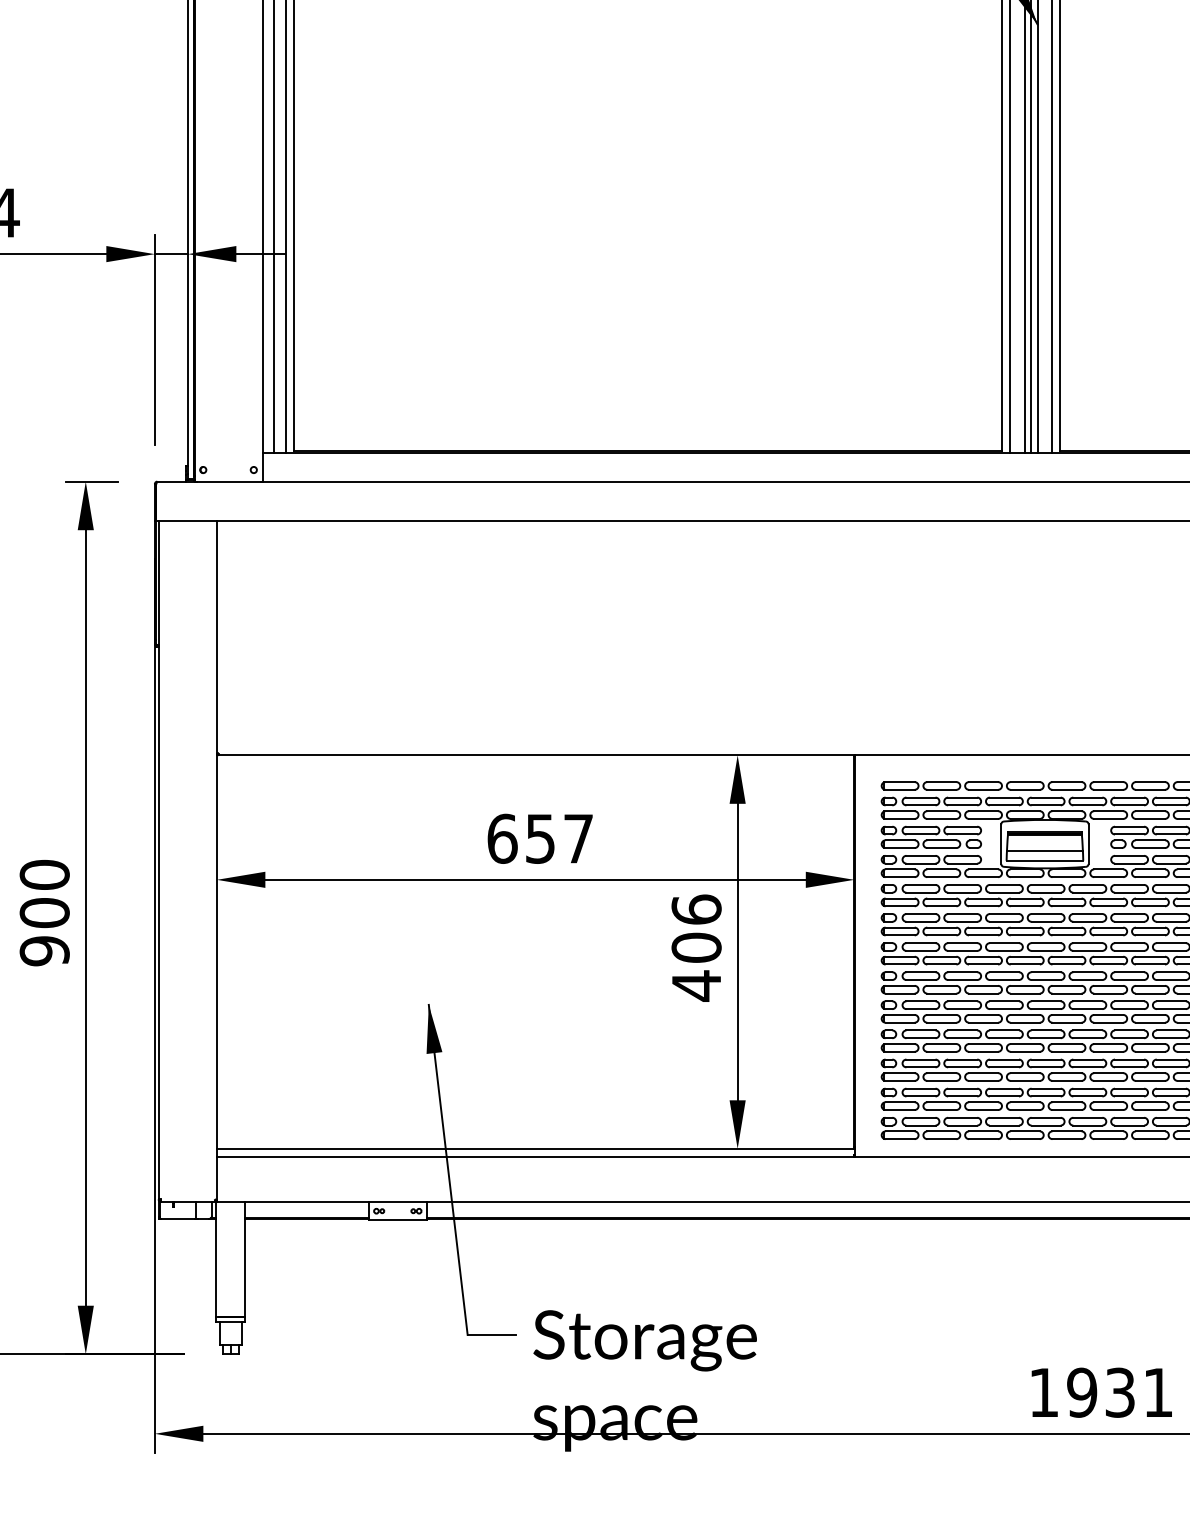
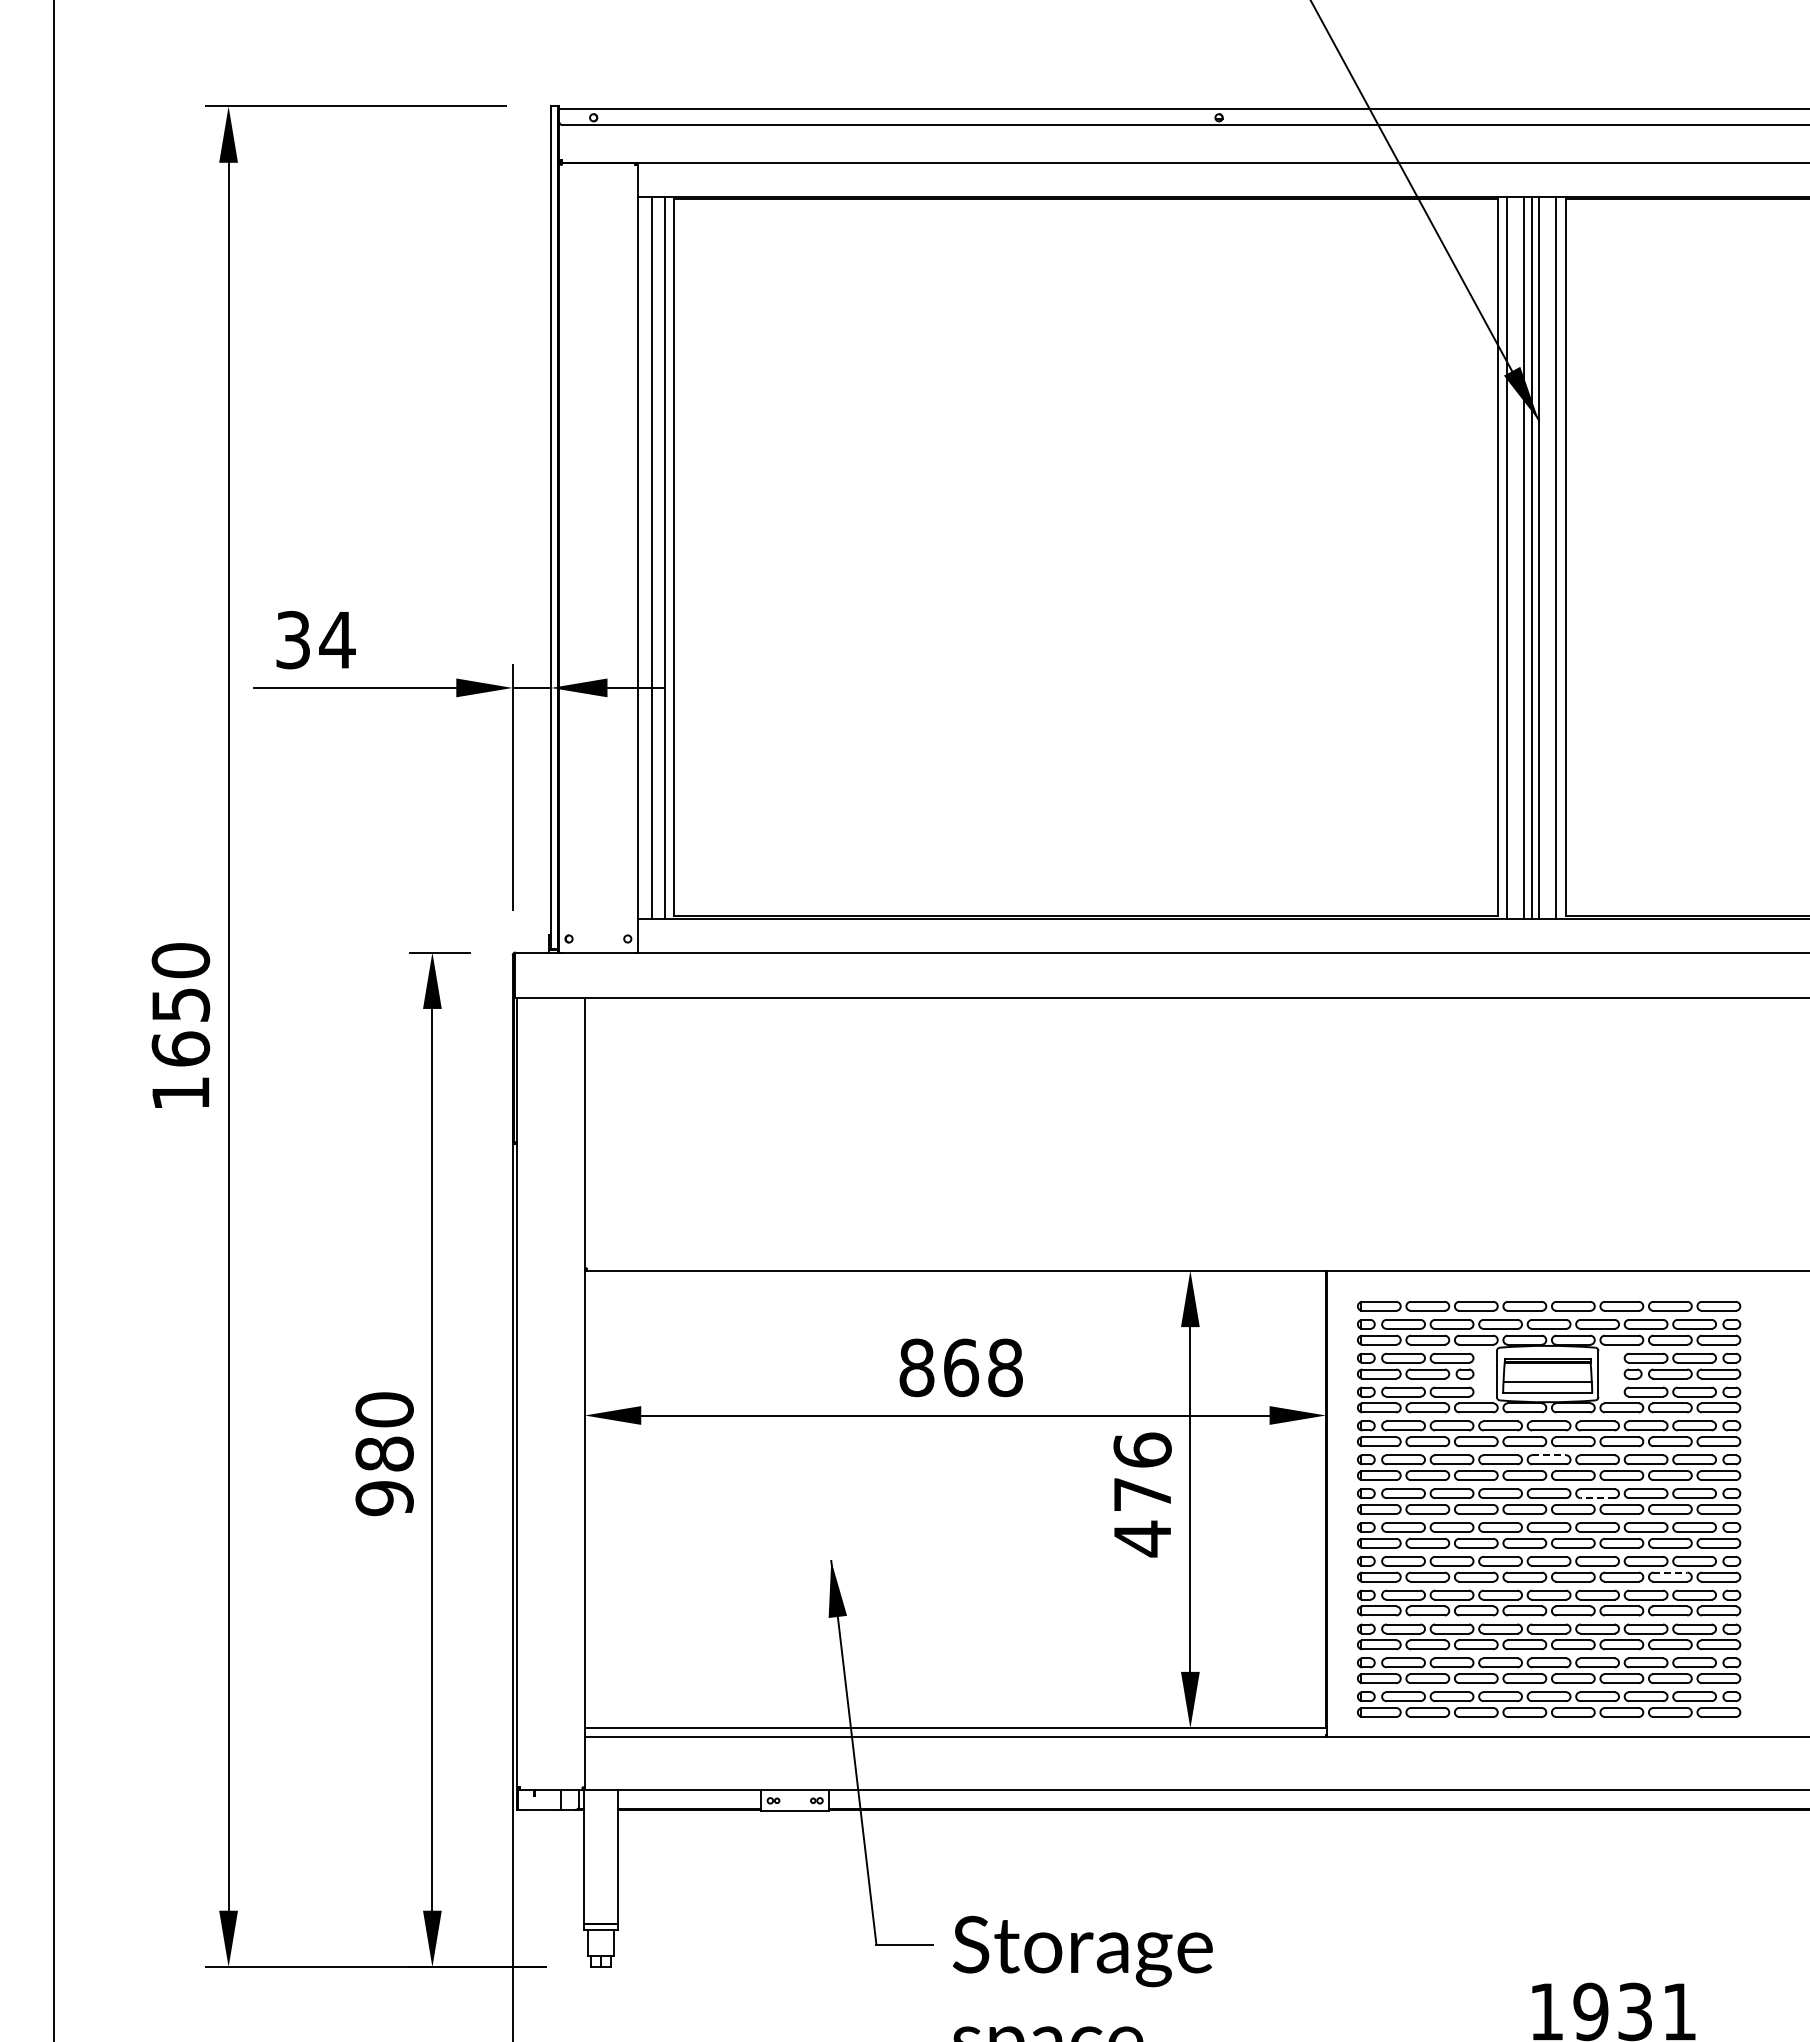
text: (539, 838) -> (960, 1367), 657 -> 868
text: (44, 912) -> (384, 1453), 900 -> 980
line: (1046, 914) -> (1549, 1455), solid -> dashed
text: (696, 947) -> (1142, 1494), 406 -> 476
line: (1087, 951) -> (1597, 1498), solid -> dashed
line: (1150, 1014) -> (1670, 1572), solid -> dashed

